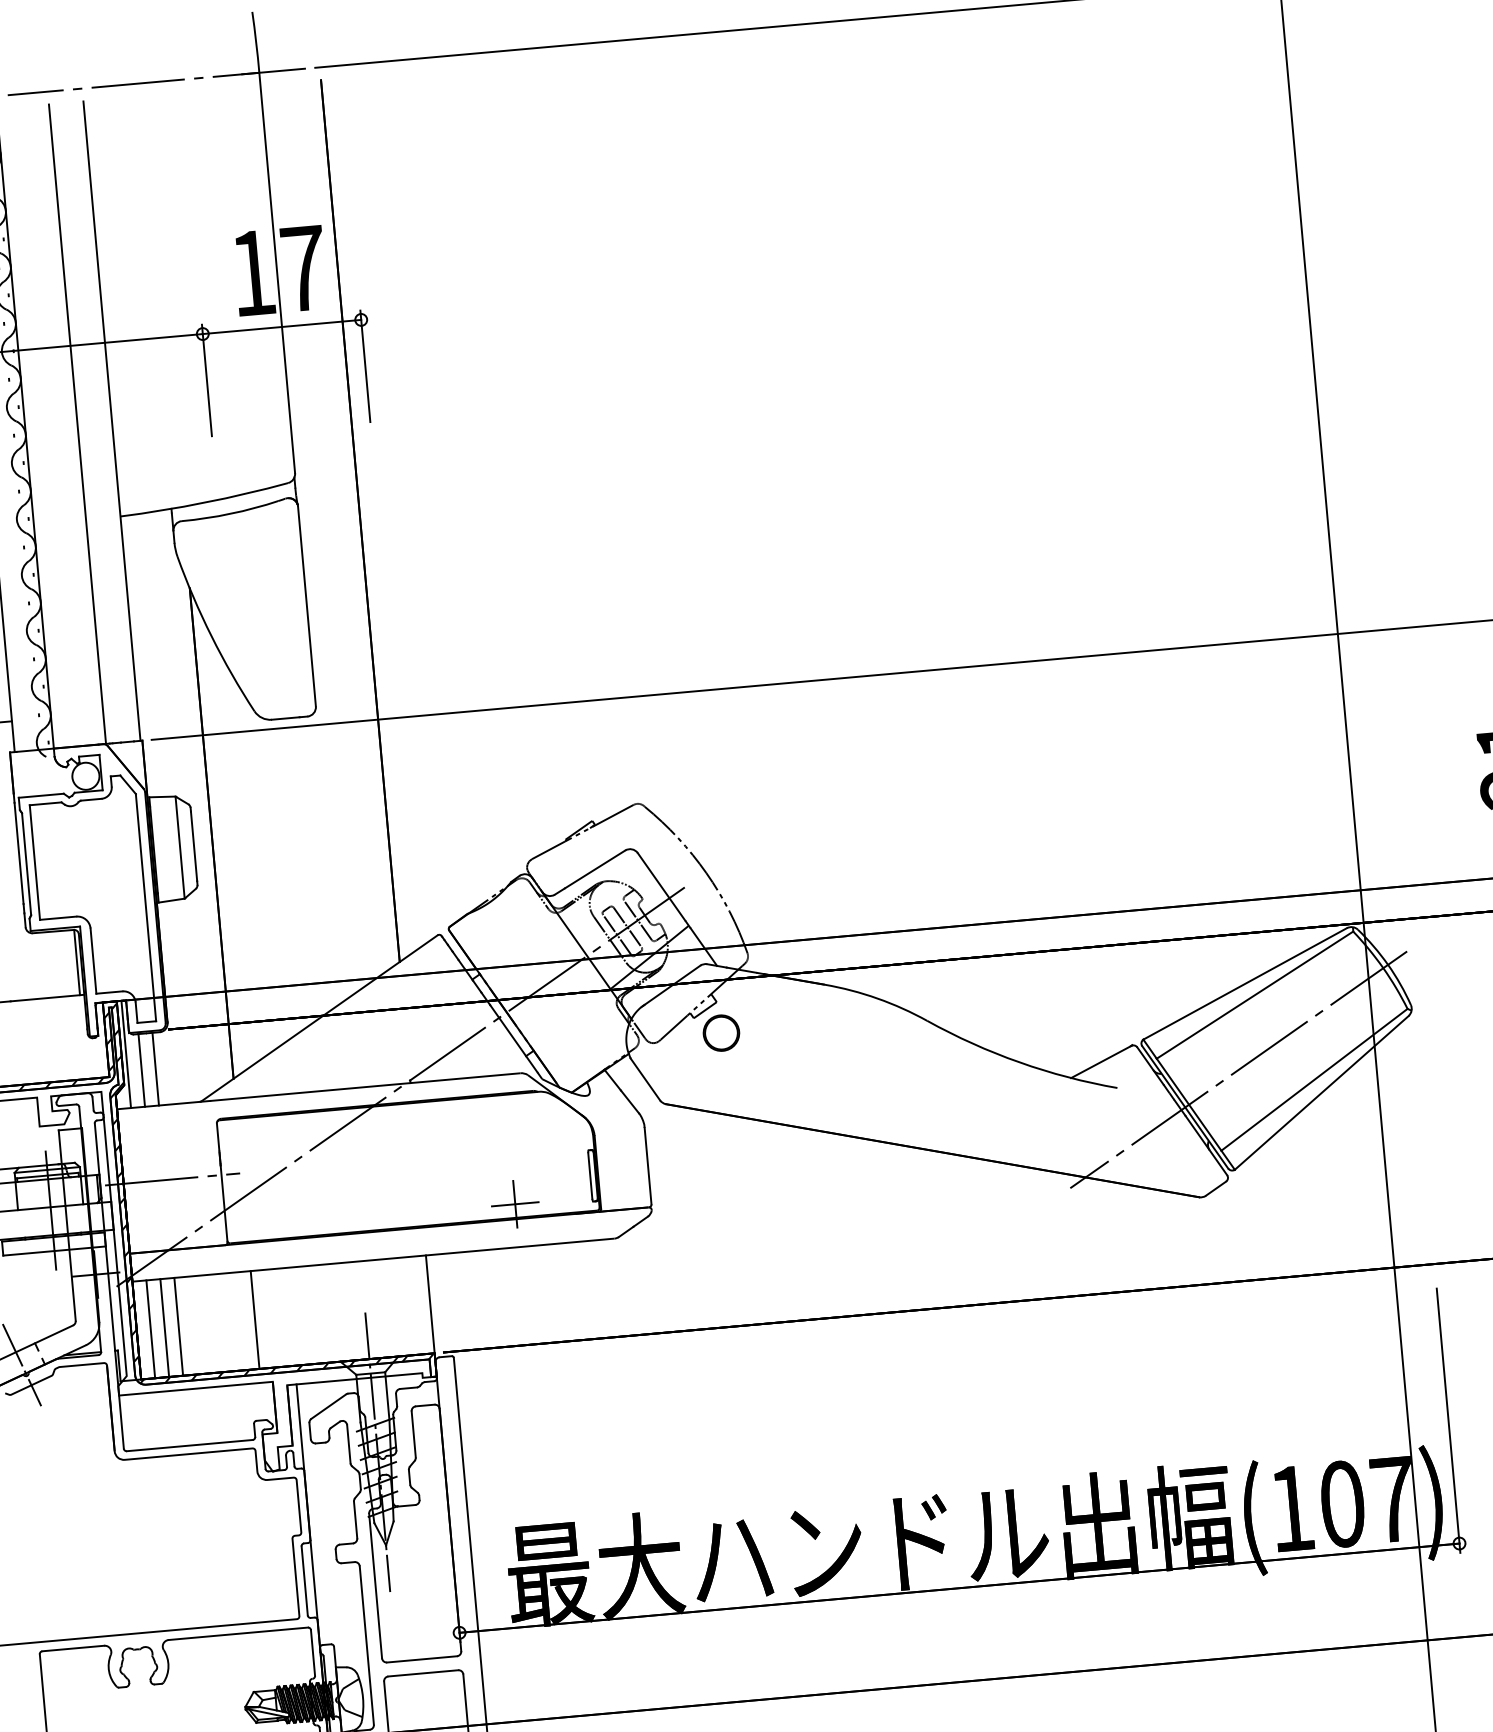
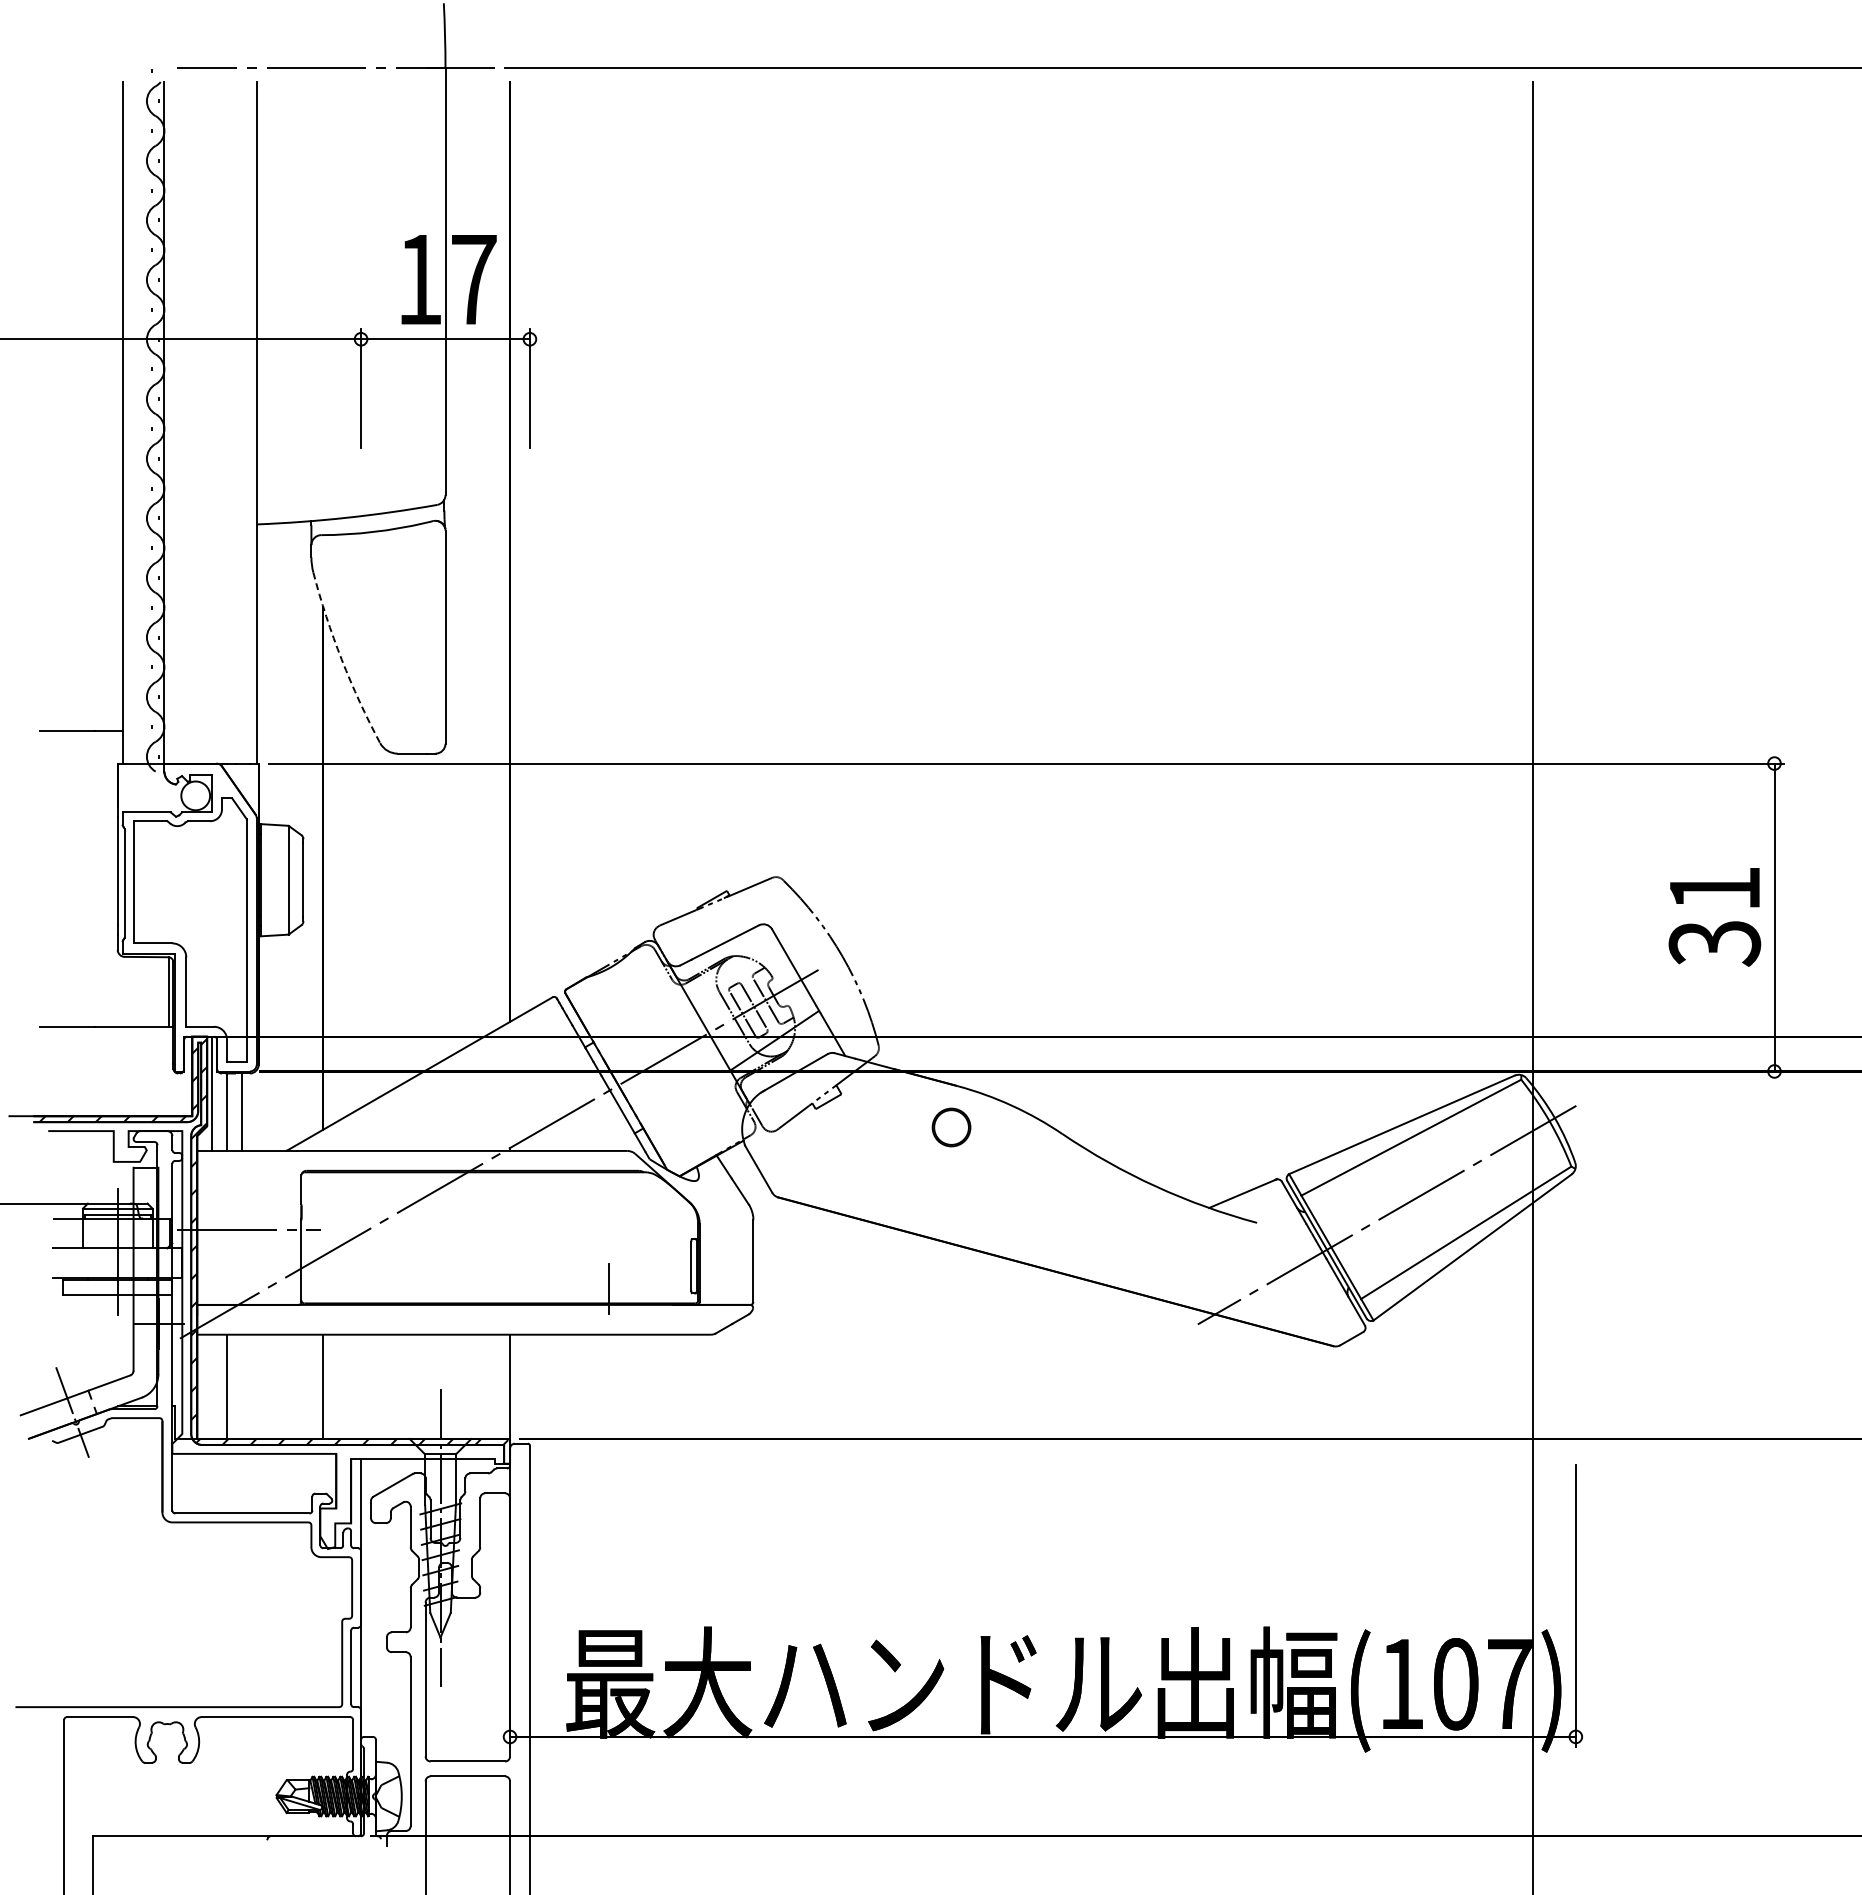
line: (77, 423) -> (220, 422), removed
arc: (211, 636) -> (341, 659), solid -> dashed
part: (721, 1033) -> (951, 1127), moved
line: (515, 1204) -> (609, 1289), removed
line: (178, 1326) -> (241, 1386), removed
line: (151, 1328) -> (212, 1386), removed

